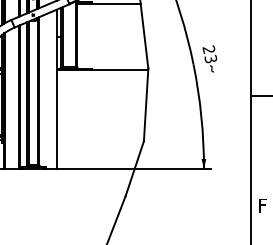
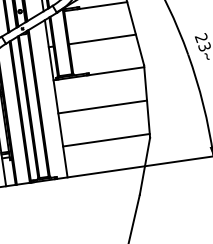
line: (110, 37) -> (102, 39), added
line: (101, 103) -> (102, 106), added
line: (100, 137) -> (106, 140), added

